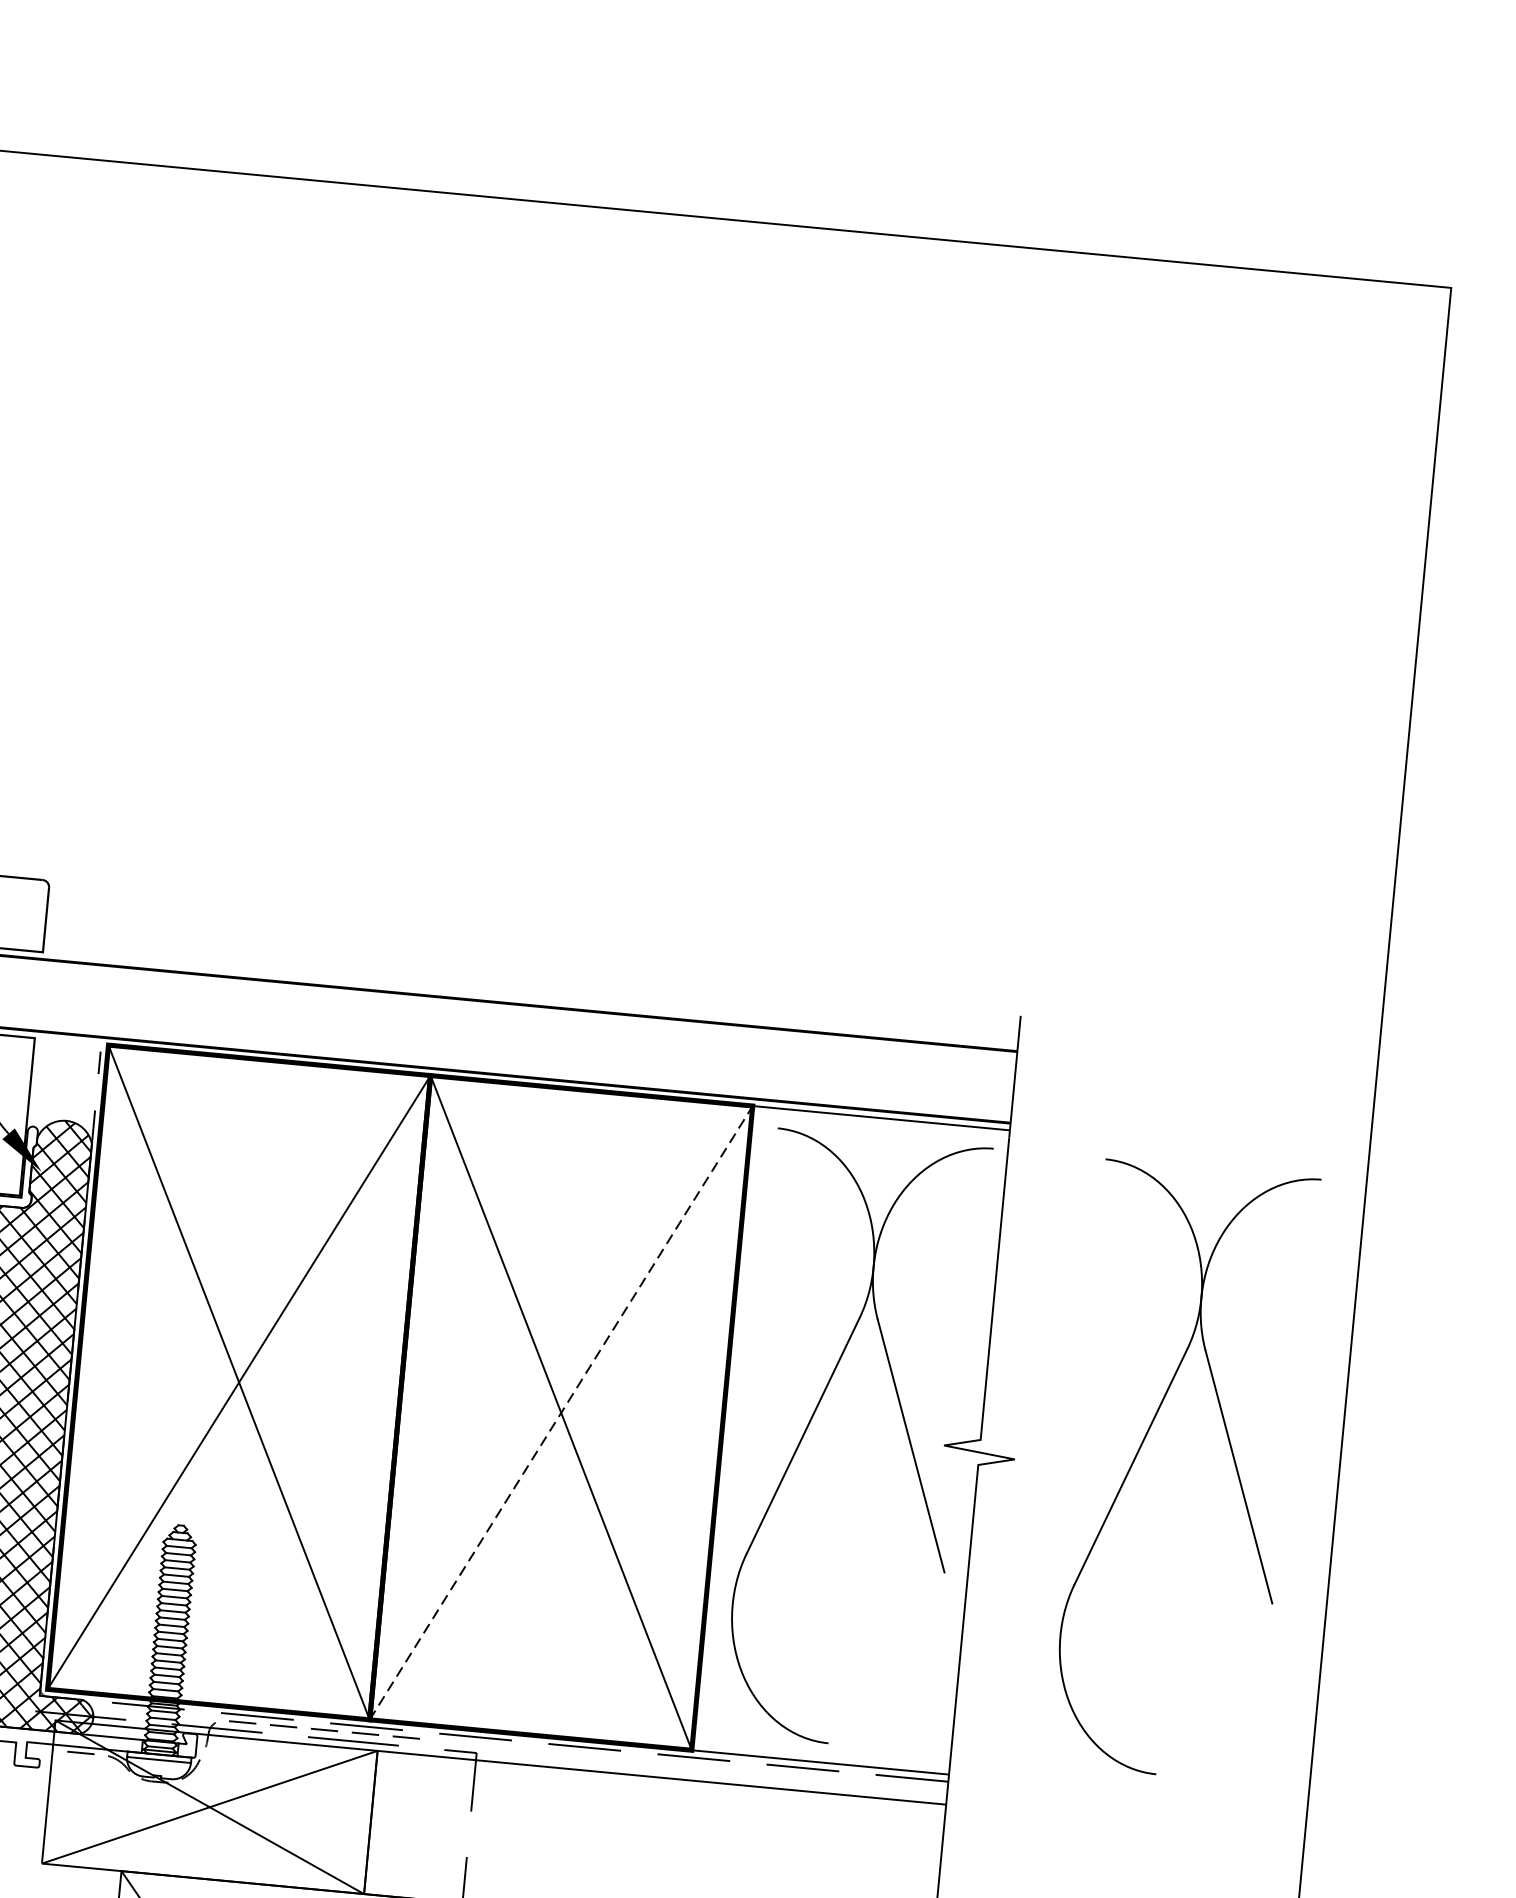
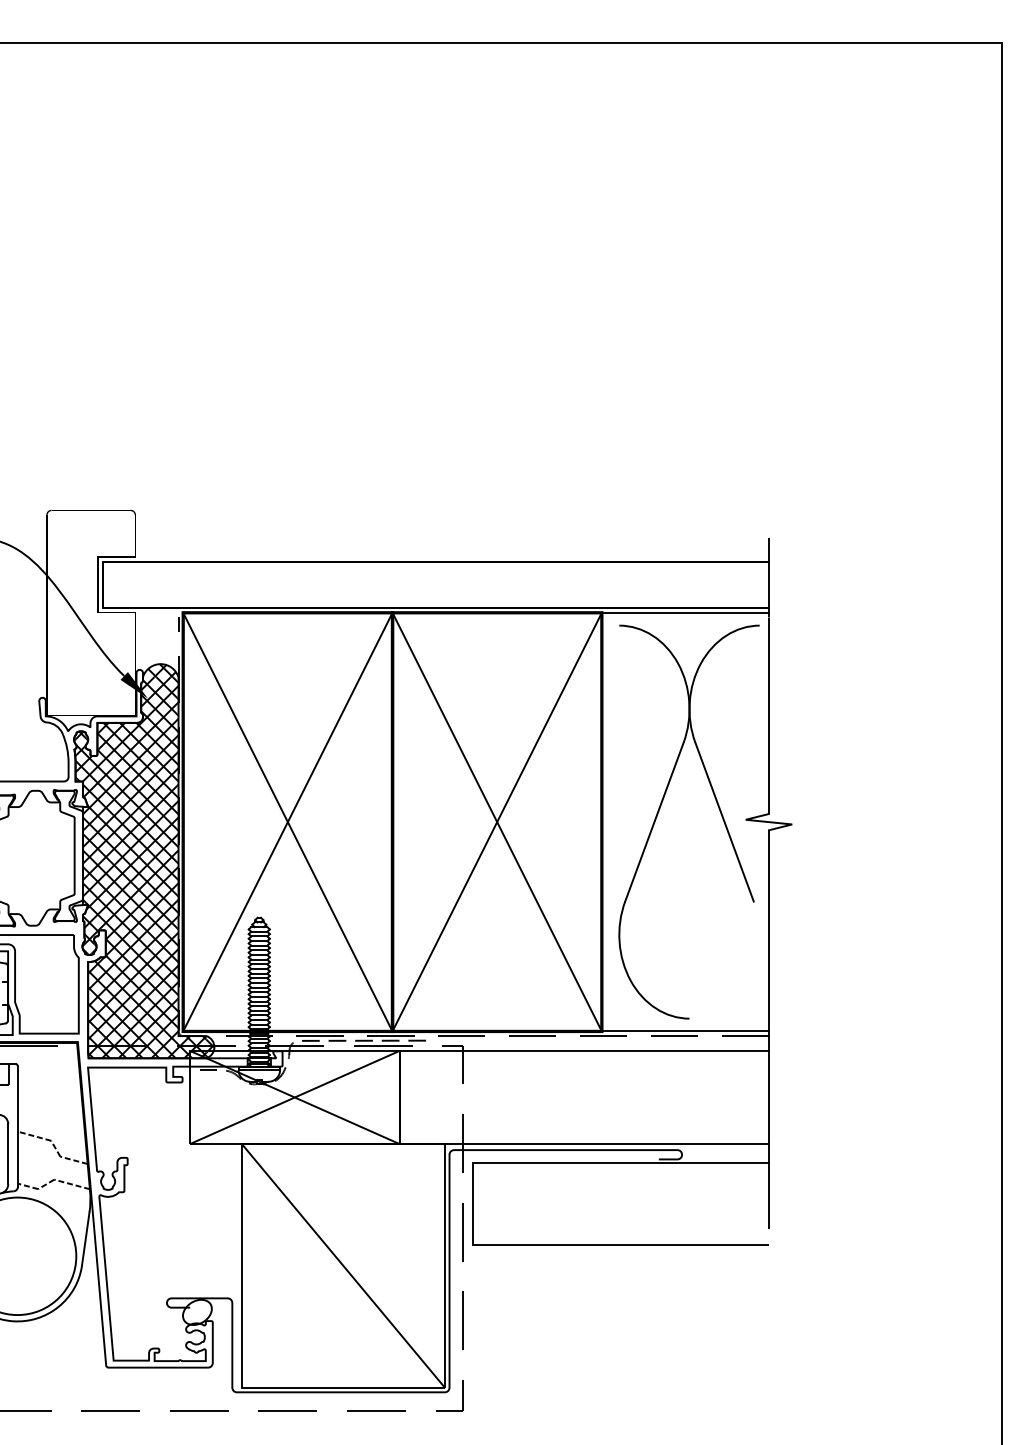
line: (561, 1412) -> (497, 821), dashed -> solid
part: (1142, 1448) -> (873, 809), removed

